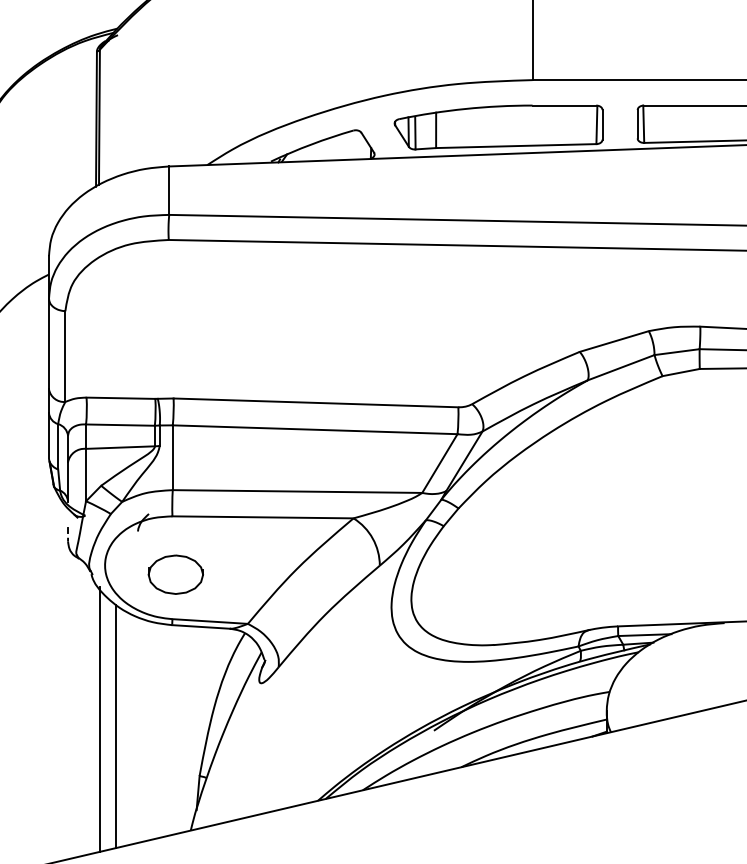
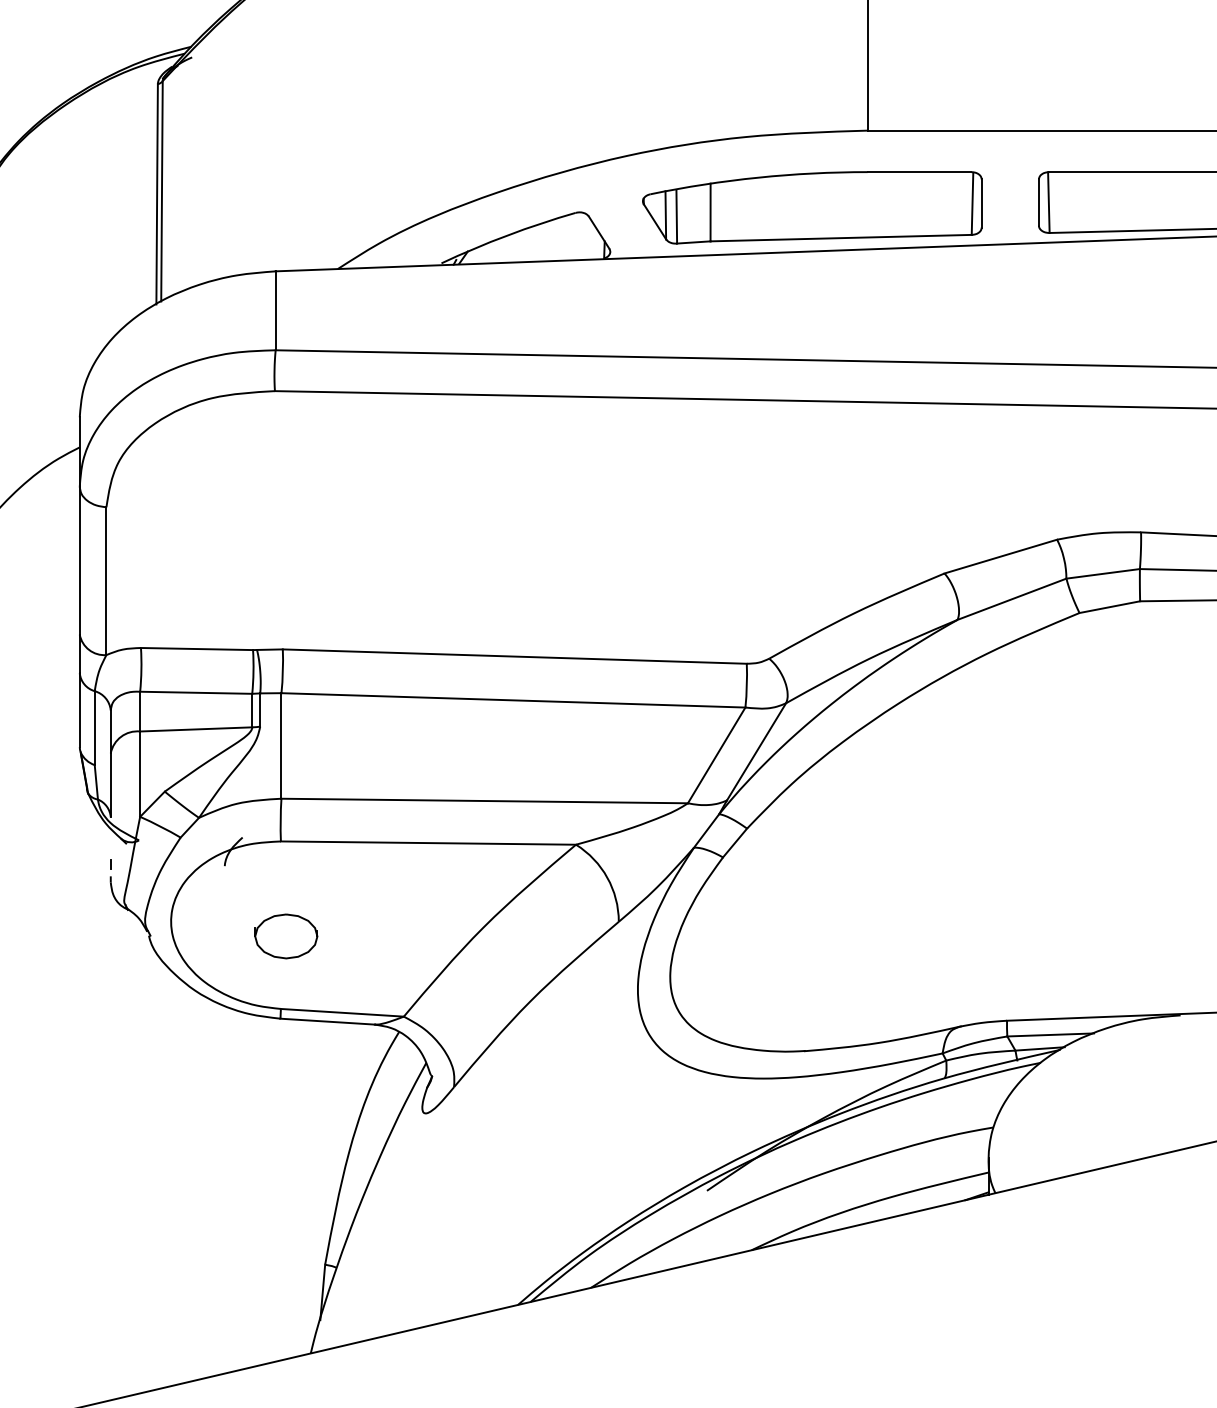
part: (175, 574) -> (285, 936), size x0.7
line: (99, 718) -> (162, 1170), removed
line: (116, 726) -> (189, 1183), removed

